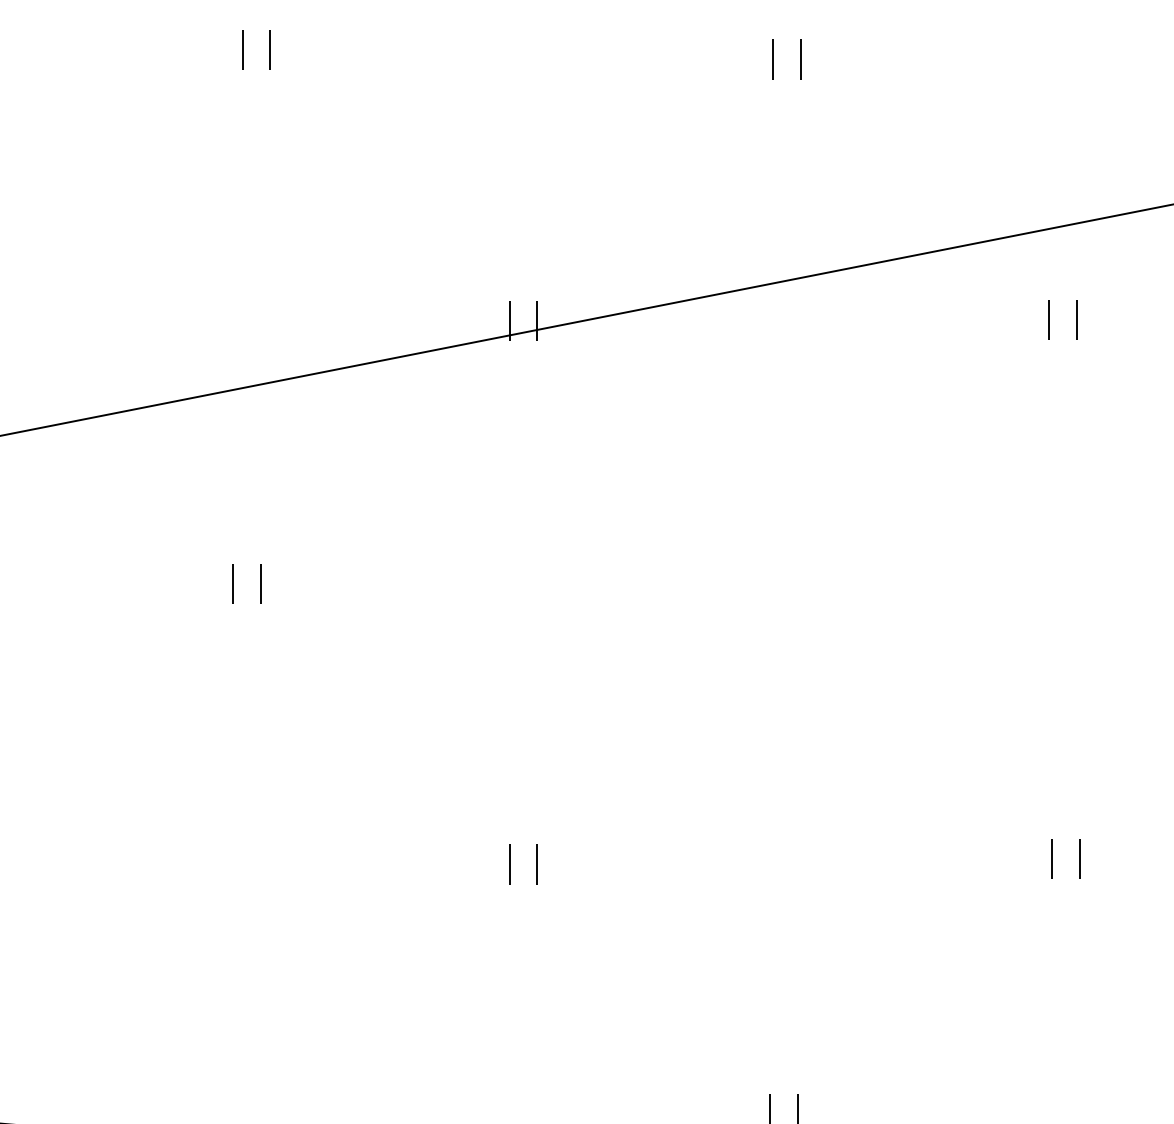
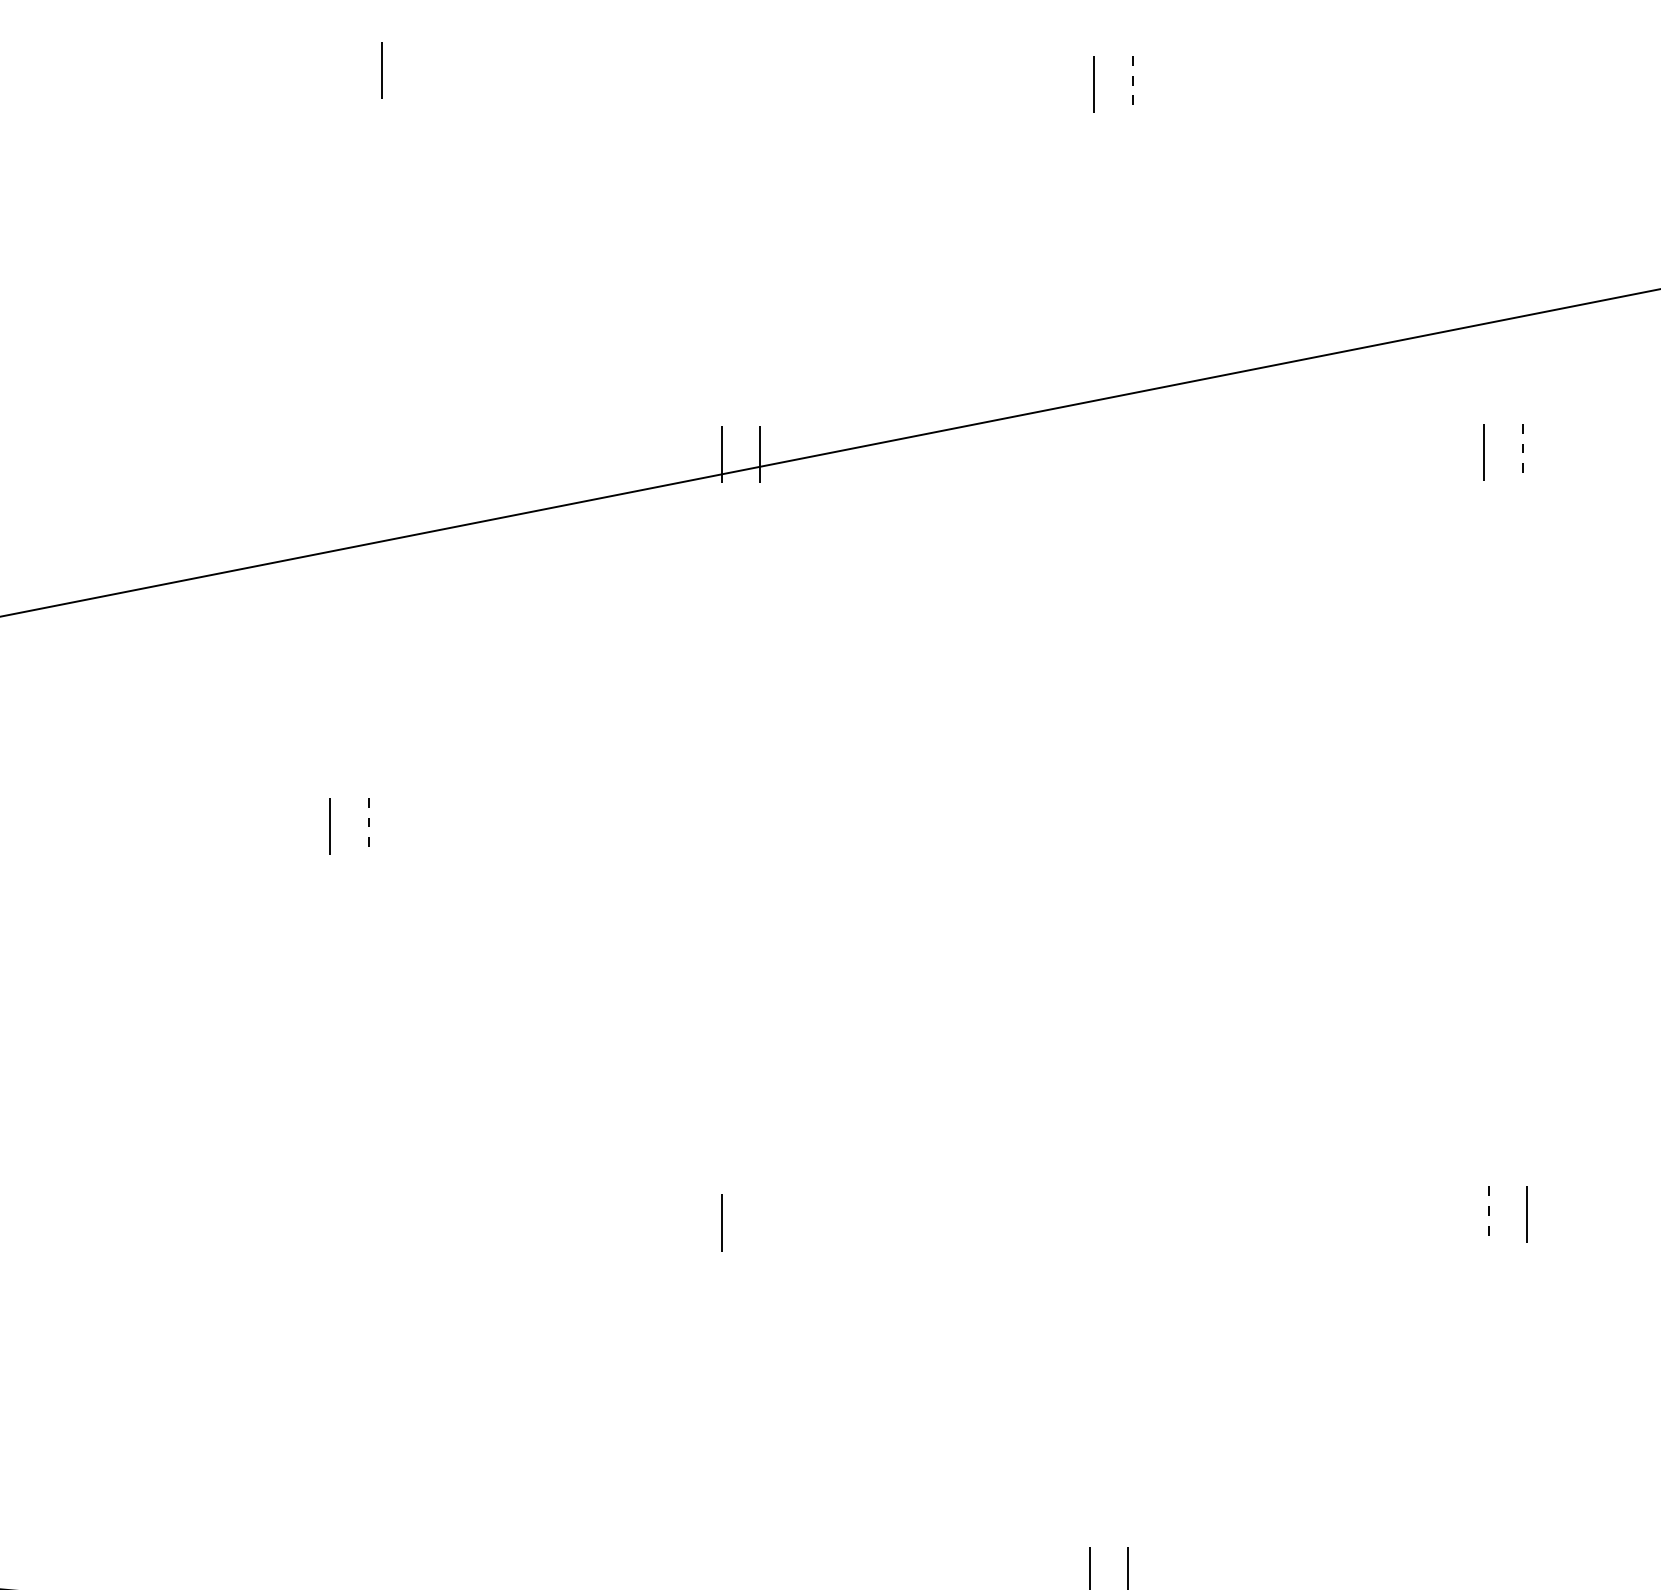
line: (242, 49) -> (343, 70), removed
line: (800, 59) -> (1132, 84), solid -> dashed
line: (1076, 319) -> (1523, 452), solid -> dashed
line: (260, 584) -> (368, 826), solid -> dashed
line: (1052, 858) -> (1488, 1214), solid -> dashed
line: (536, 864) -> (759, 1222), removed

